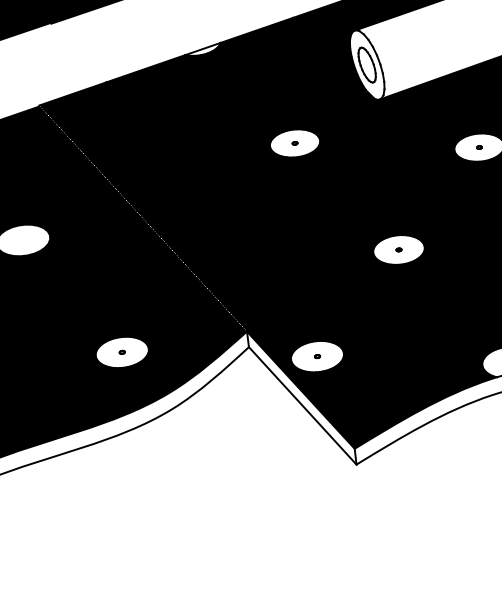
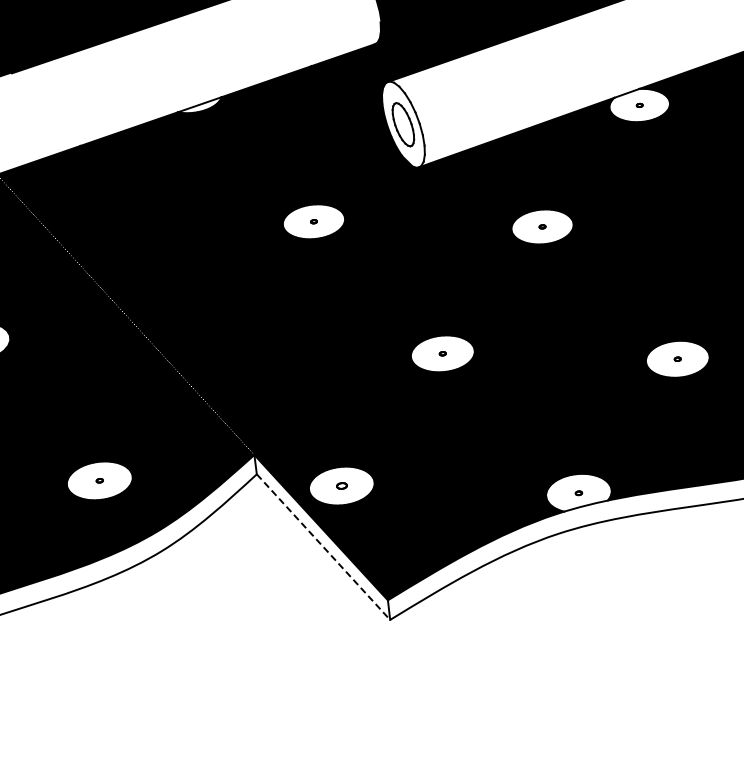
part: (317, 356) -> (341, 485), size x1.6
line: (302, 406) -> (323, 547), solid -> dashed

